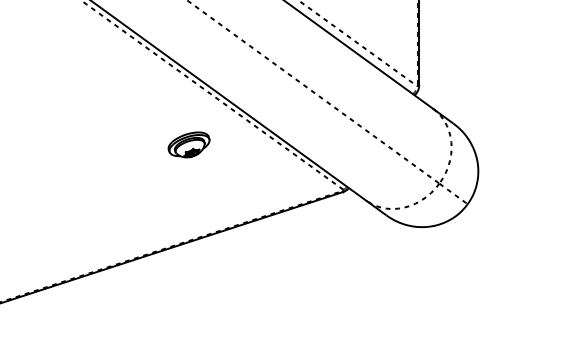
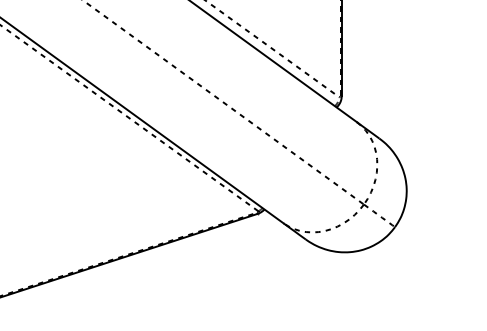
part: (188, 144) -> (88, 161), removed

